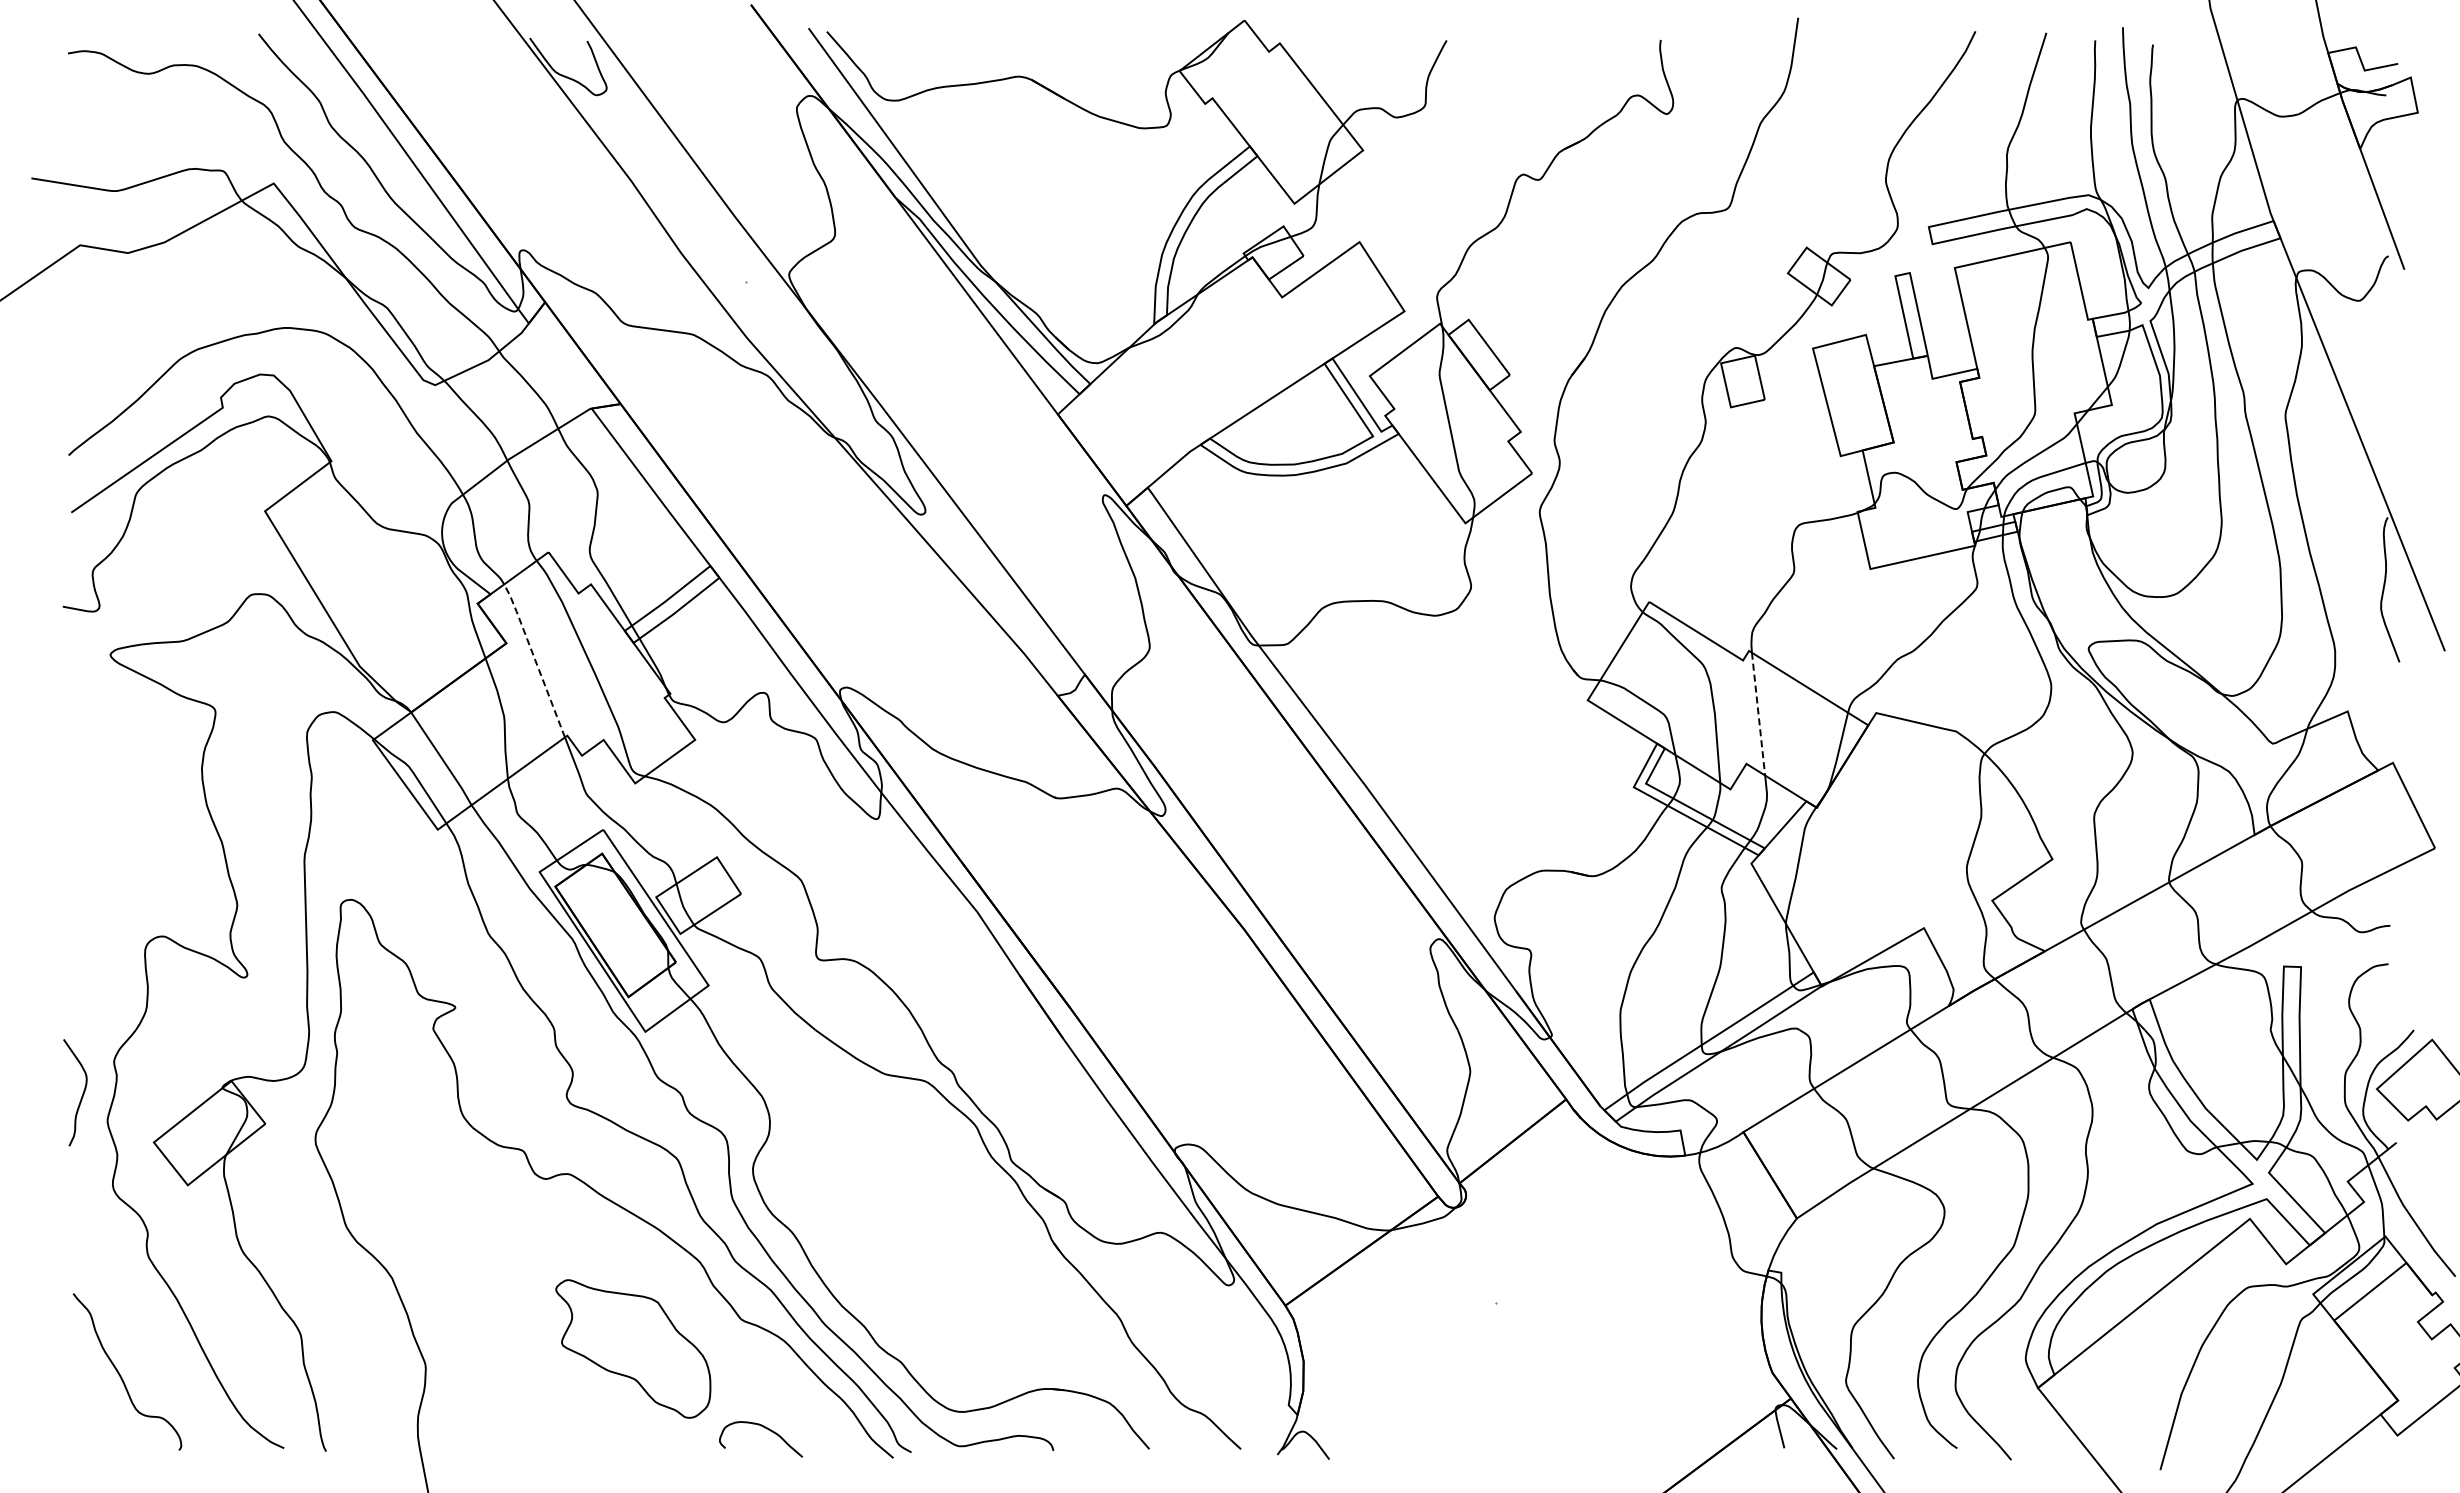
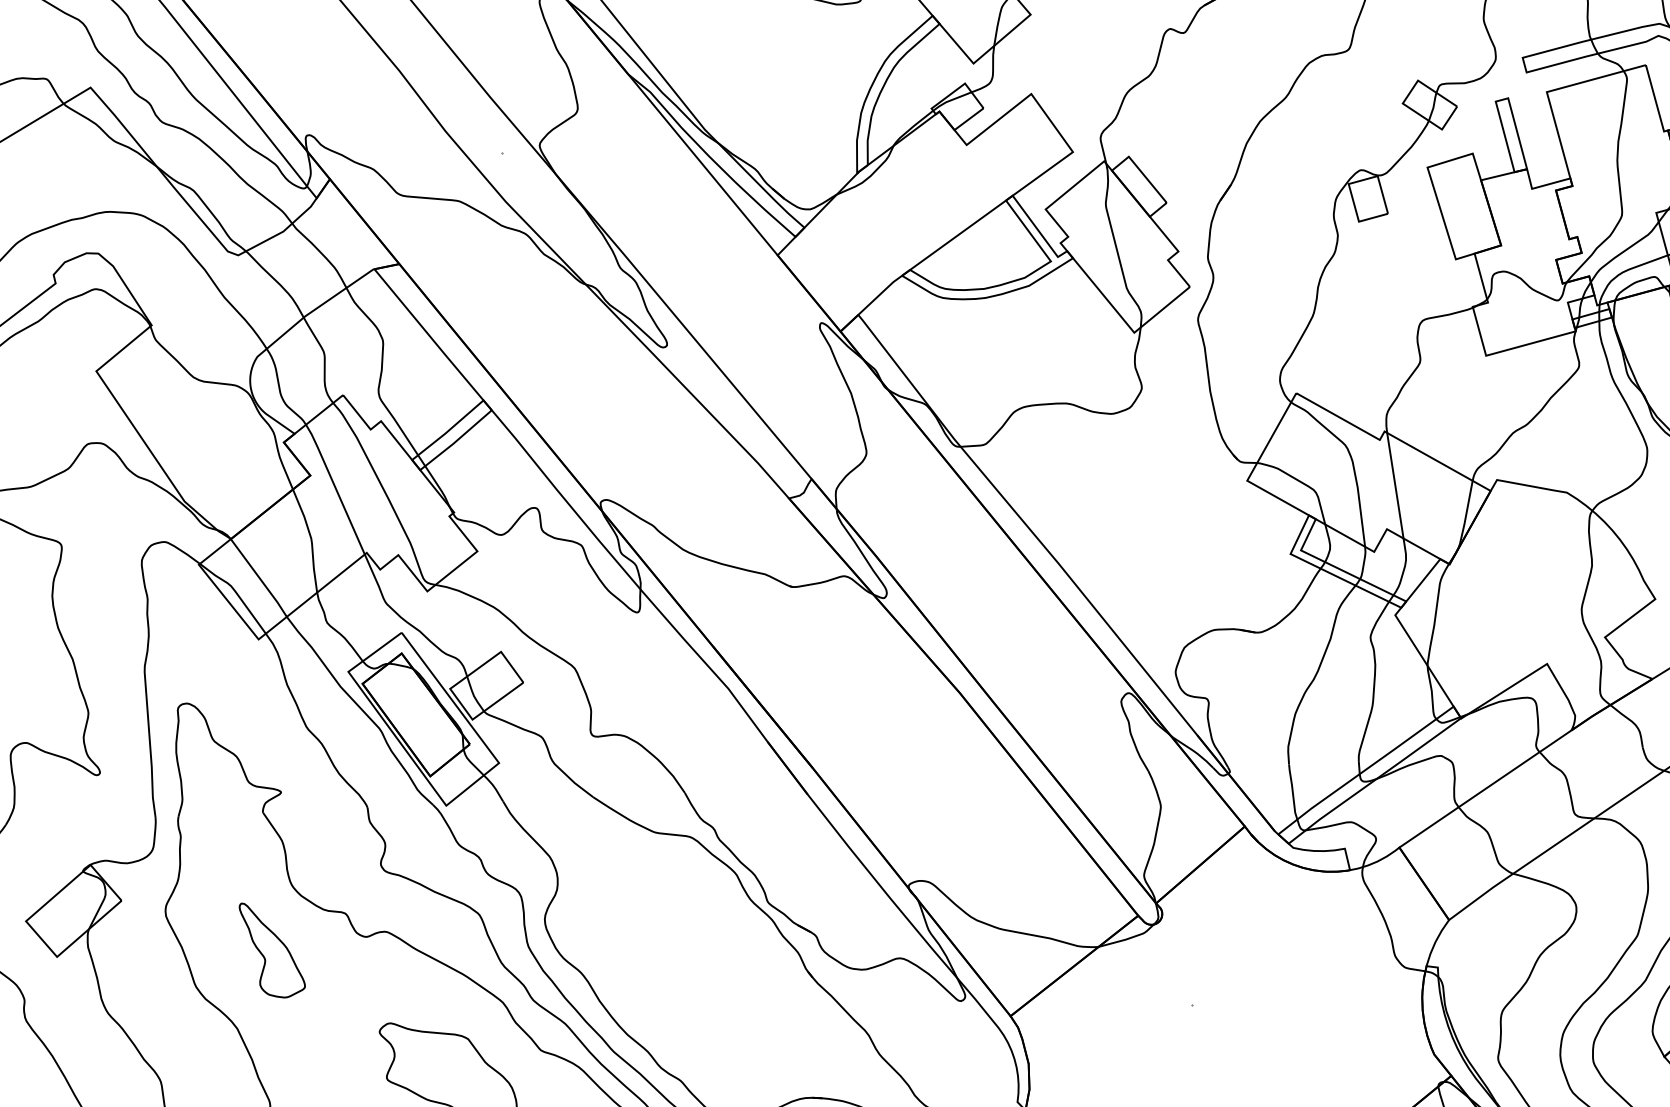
line: (534, 659) -> (335, 488), dashed -> solid
line: (1758, 714) -> (1395, 486), dashed -> solid
part: (436, 1188) -> (272, 949), added

